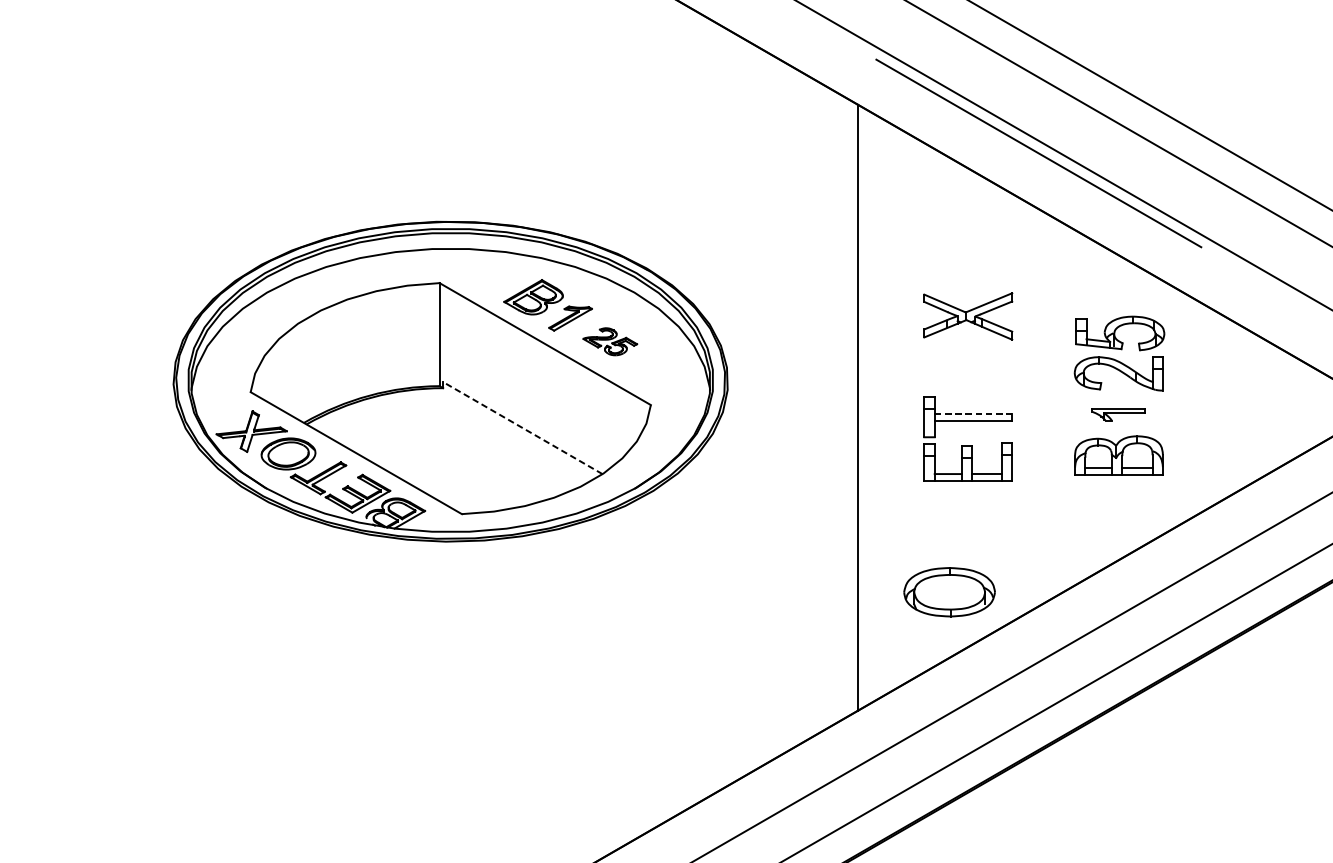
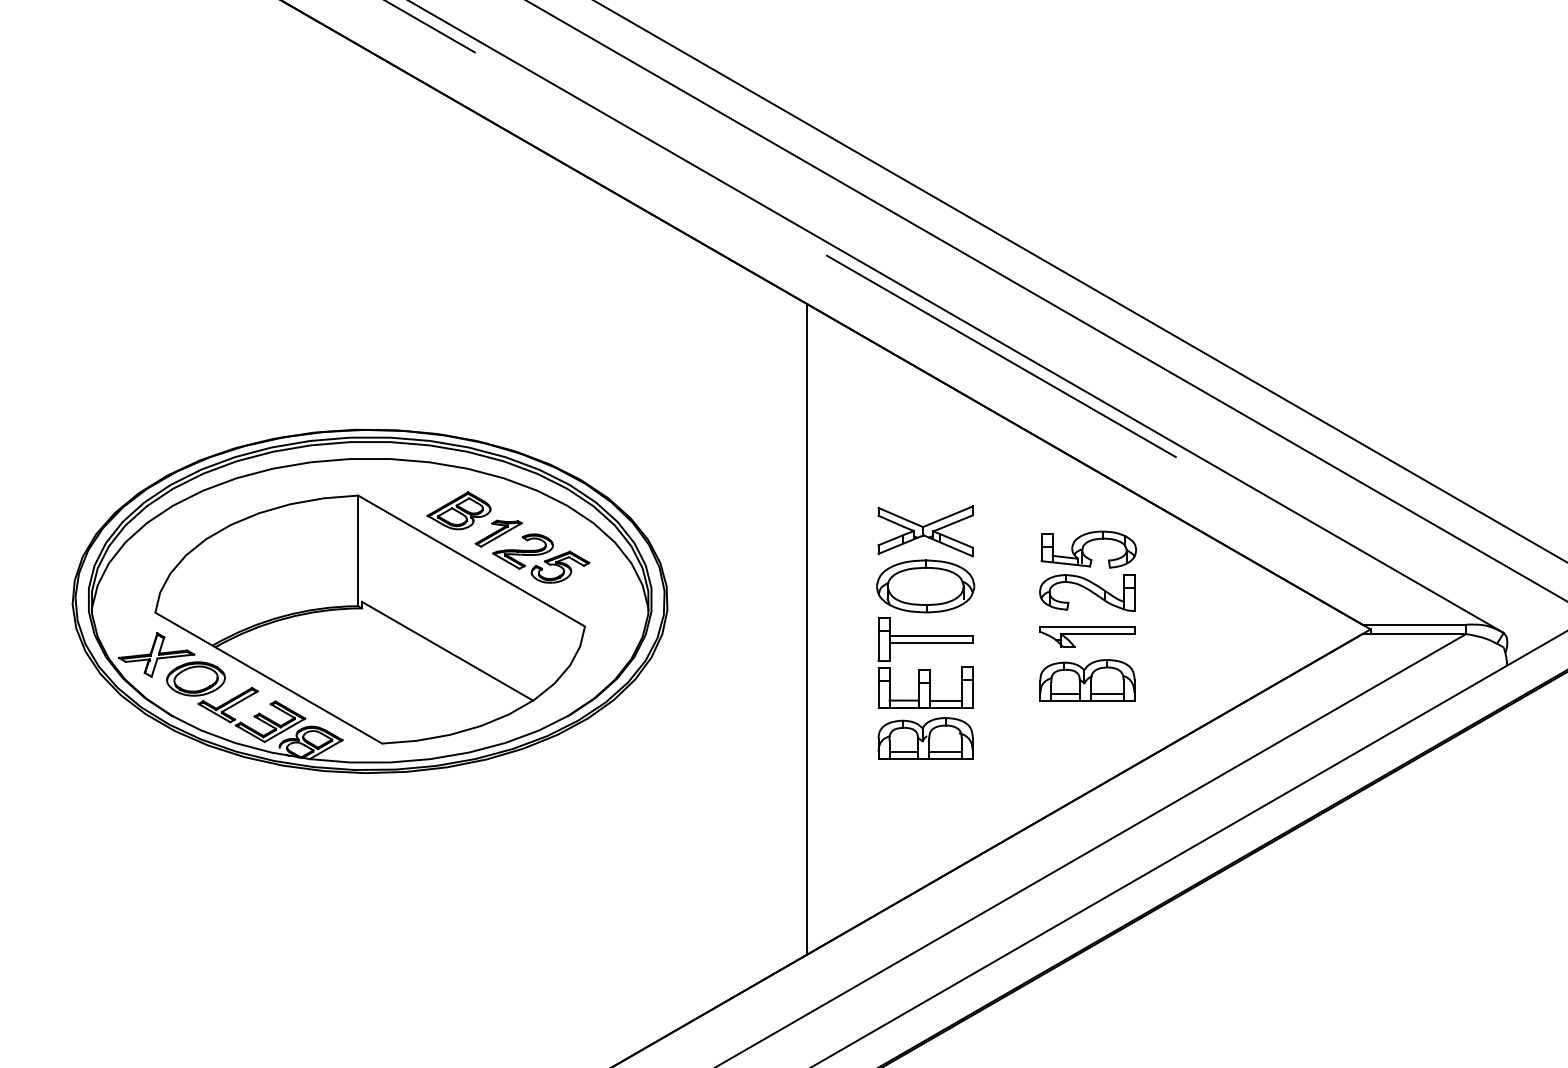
part: (610, 341) -> (541, 558), size x1.67
line: (973, 413) -> (931, 635), dashed -> solid
part: (1119, 414) -> (1087, 636), size x1.67
line: (522, 428) -> (447, 651), dashed -> solid
part: (968, 509) -> (925, 738), added
part: (949, 592) -> (925, 586), moved

